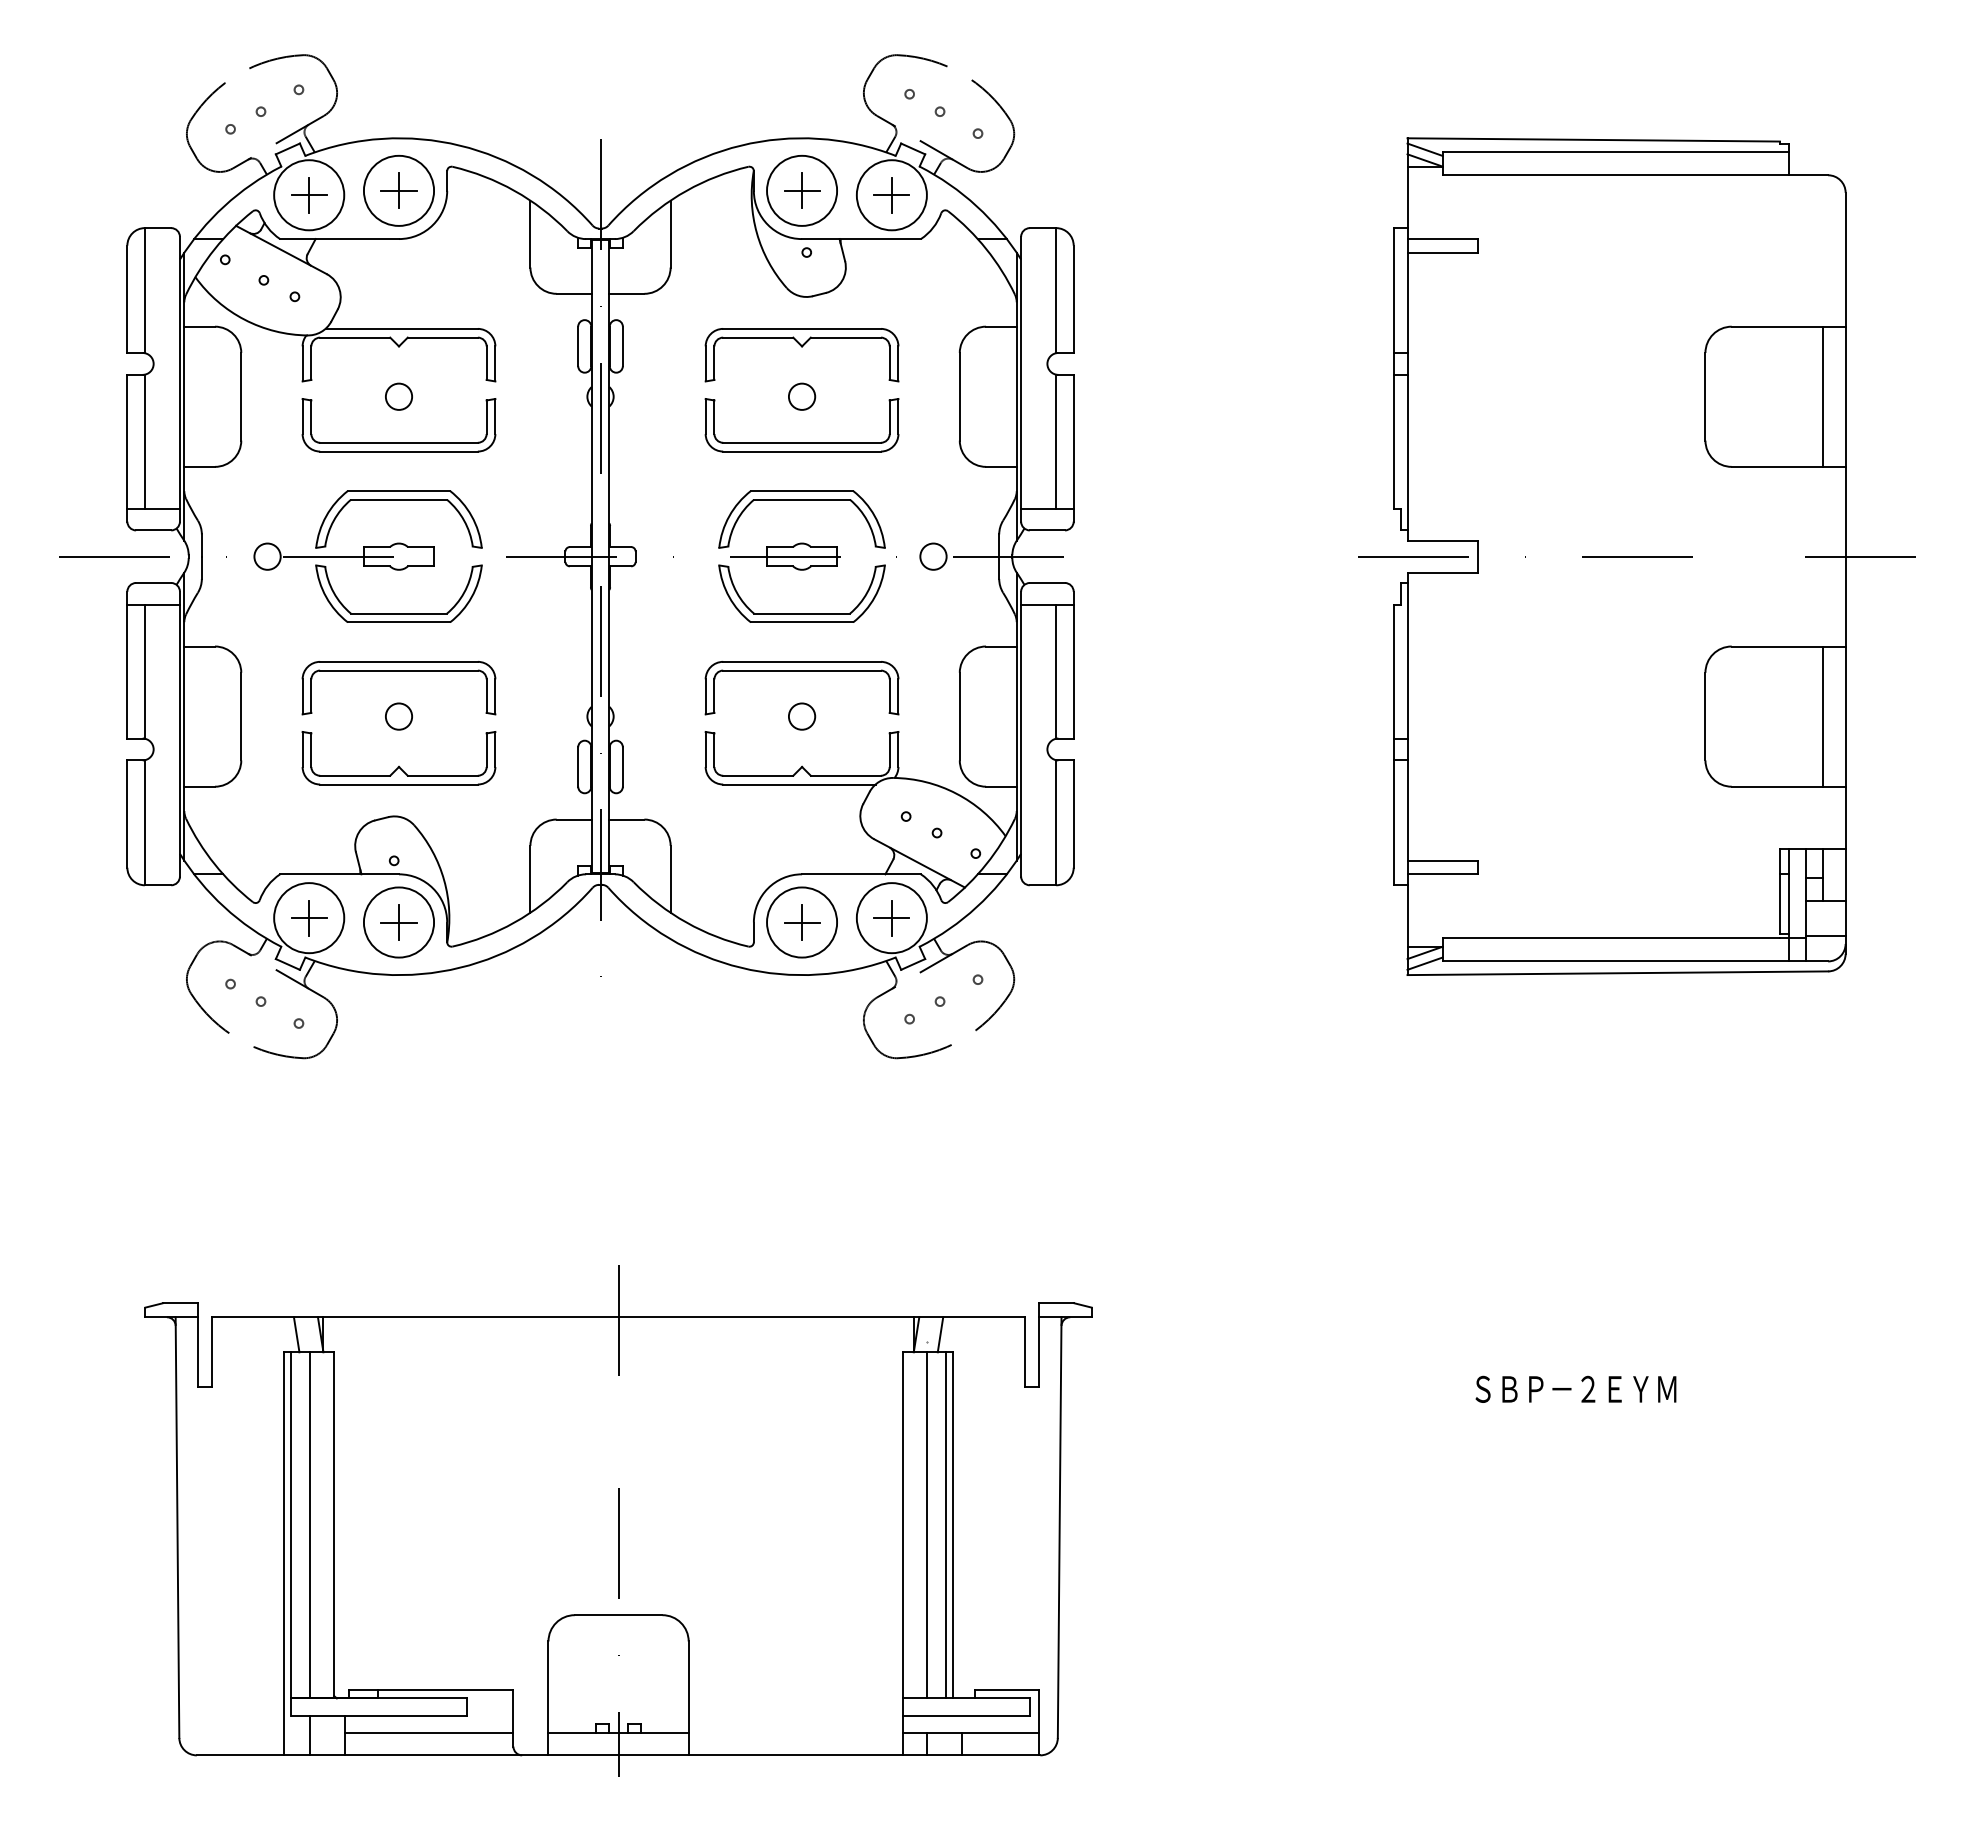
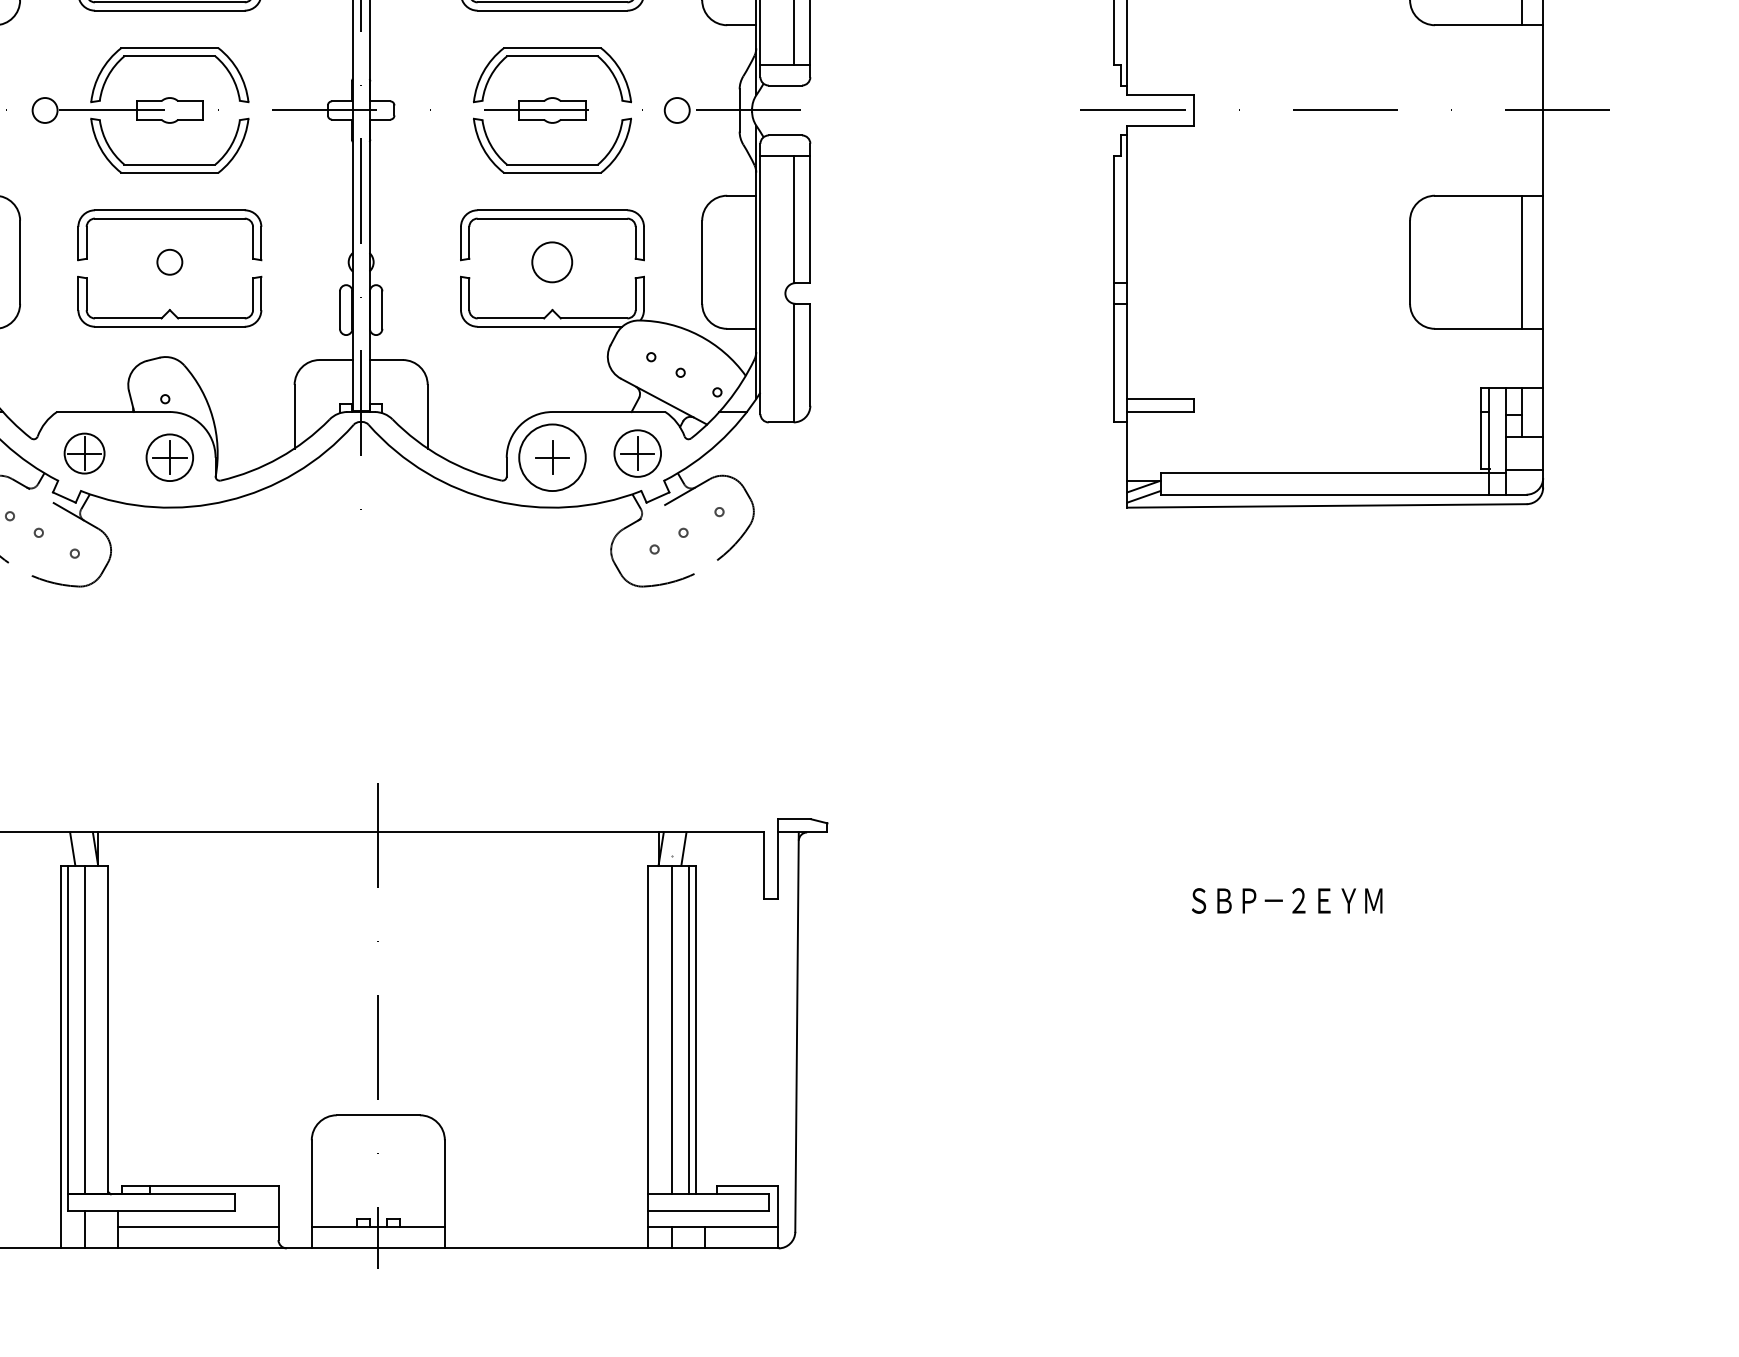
circle: (802, 716) -> (552, 262), size x1.6
circle: (309, 918) -> (84, 453), size x0.6
circle: (891, 918) -> (637, 453), size x0.7
circle: (398, 922) -> (169, 457), size x0.7

